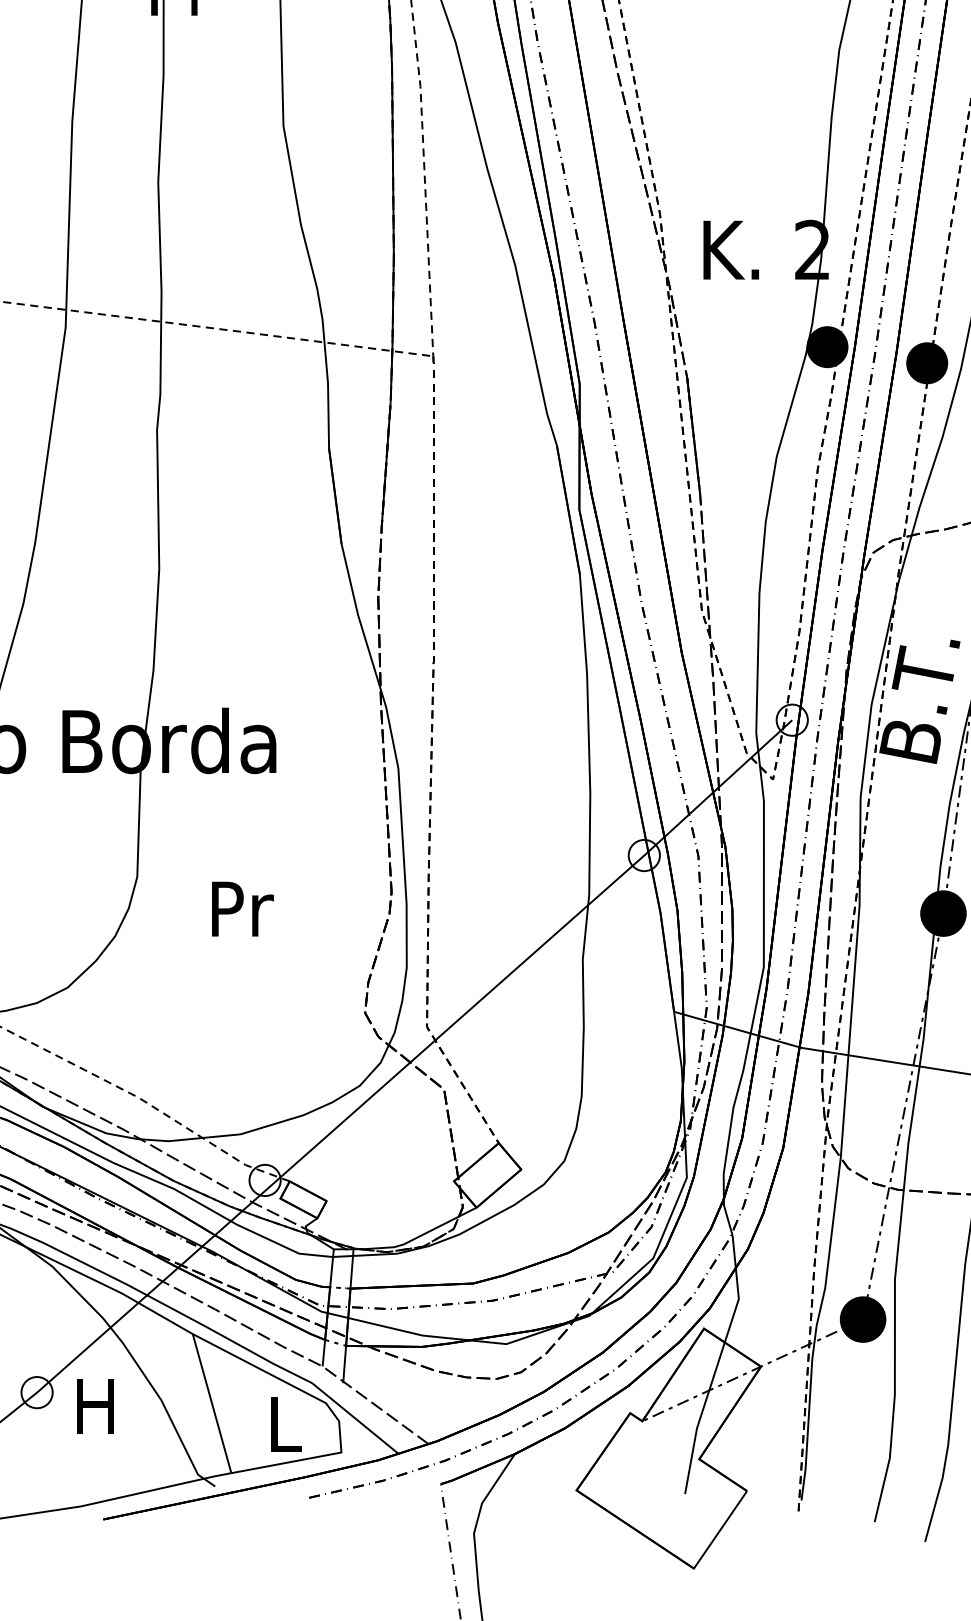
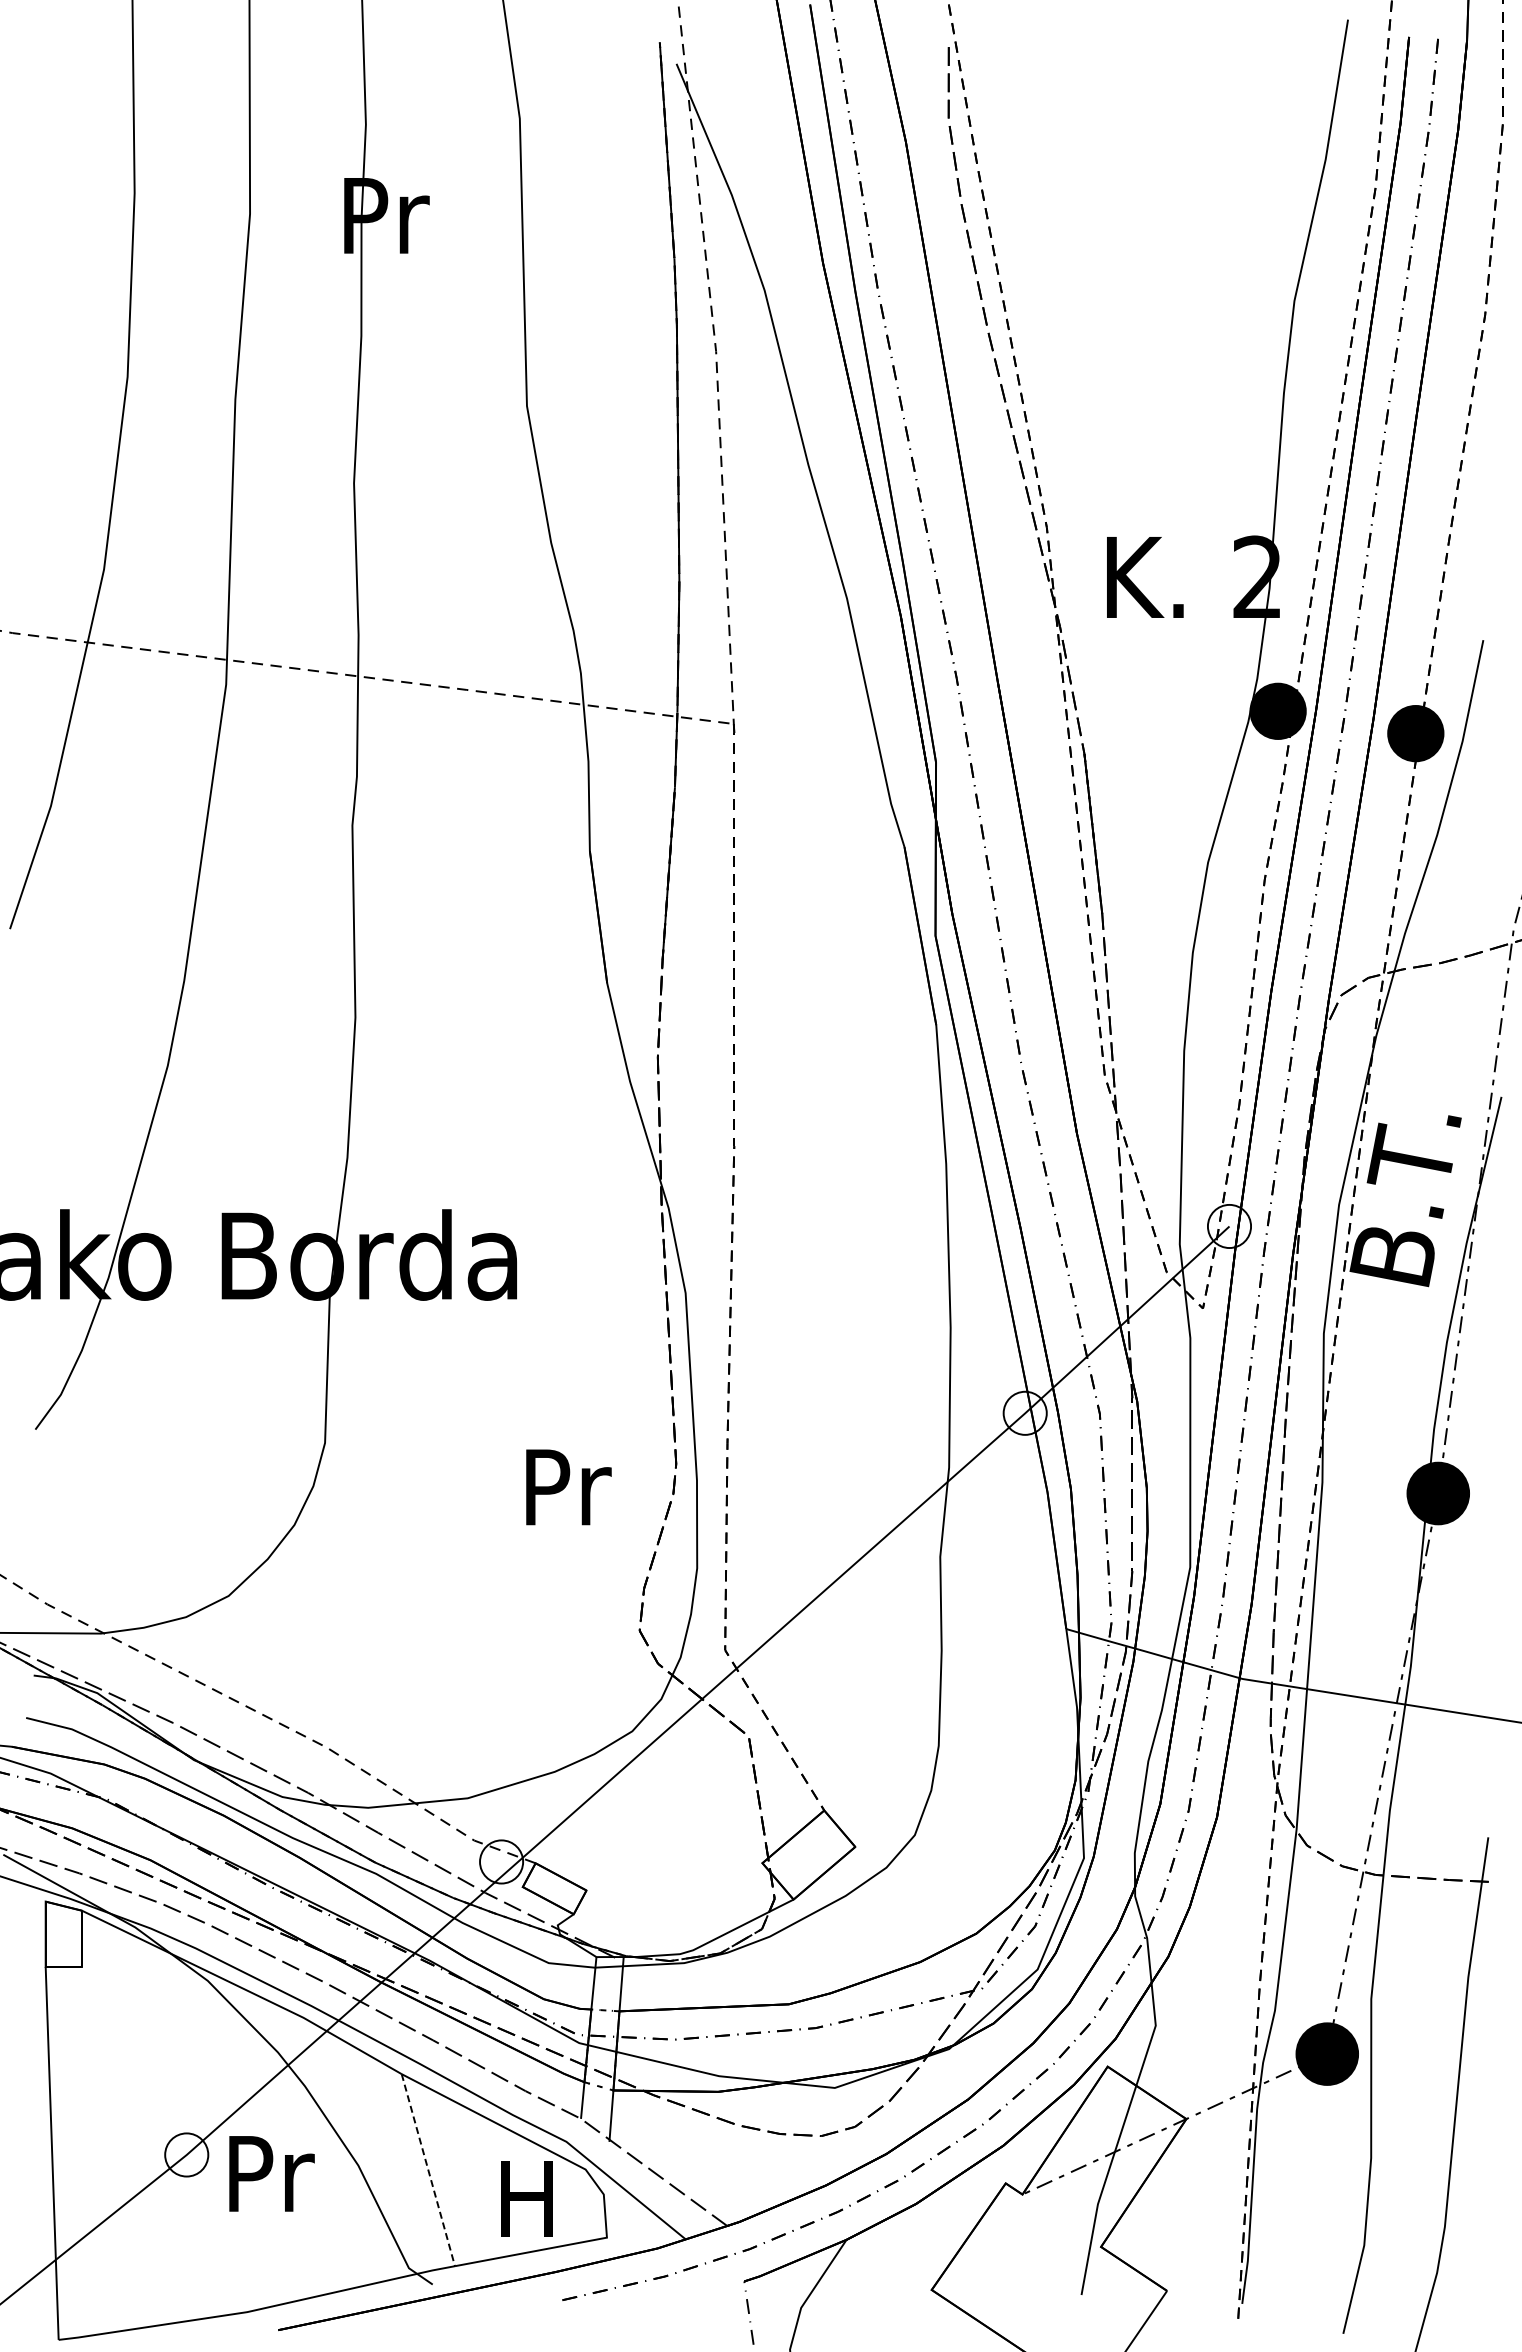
text: (242, 909) -> (568, 1487), moved
line: (212, 1403) -> (428, 2170), solid -> dashed
text: (98, 1406) -> (271, 2173), H -> Pr
text: (283, 1424) -> (526, 2198), L -> H

